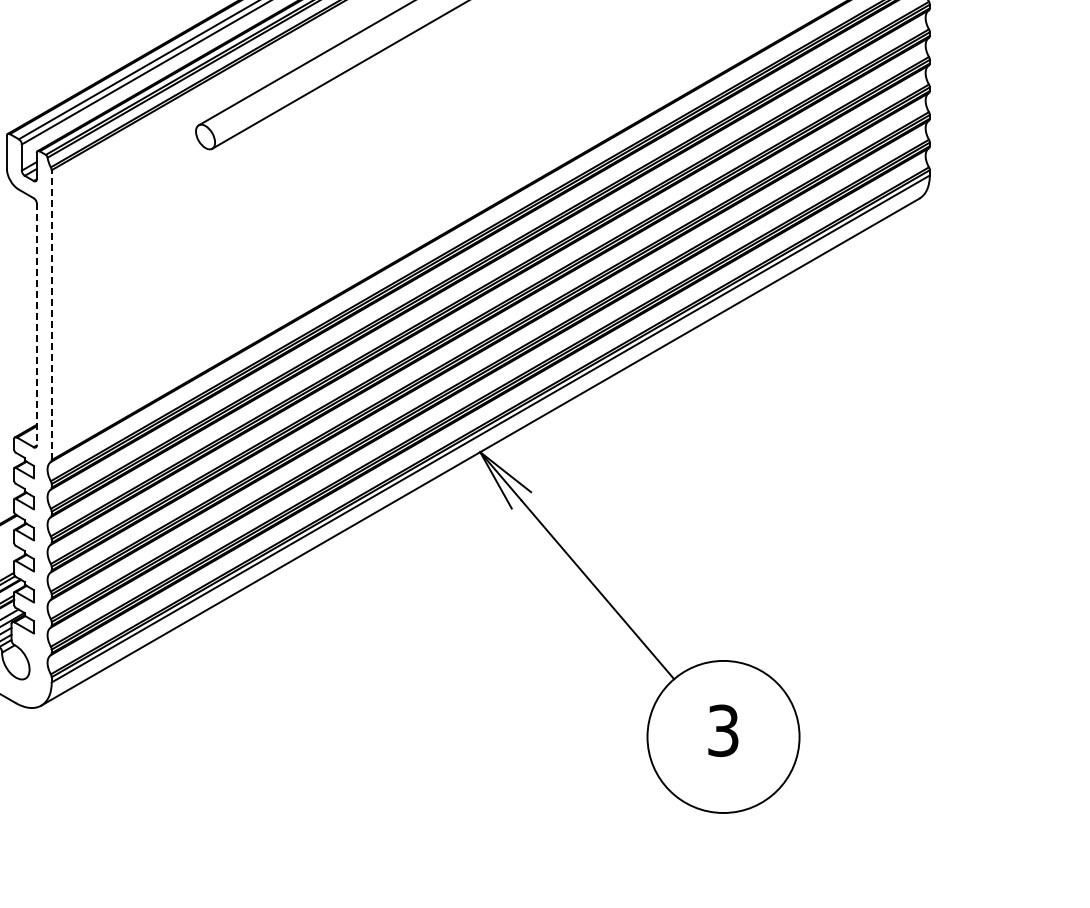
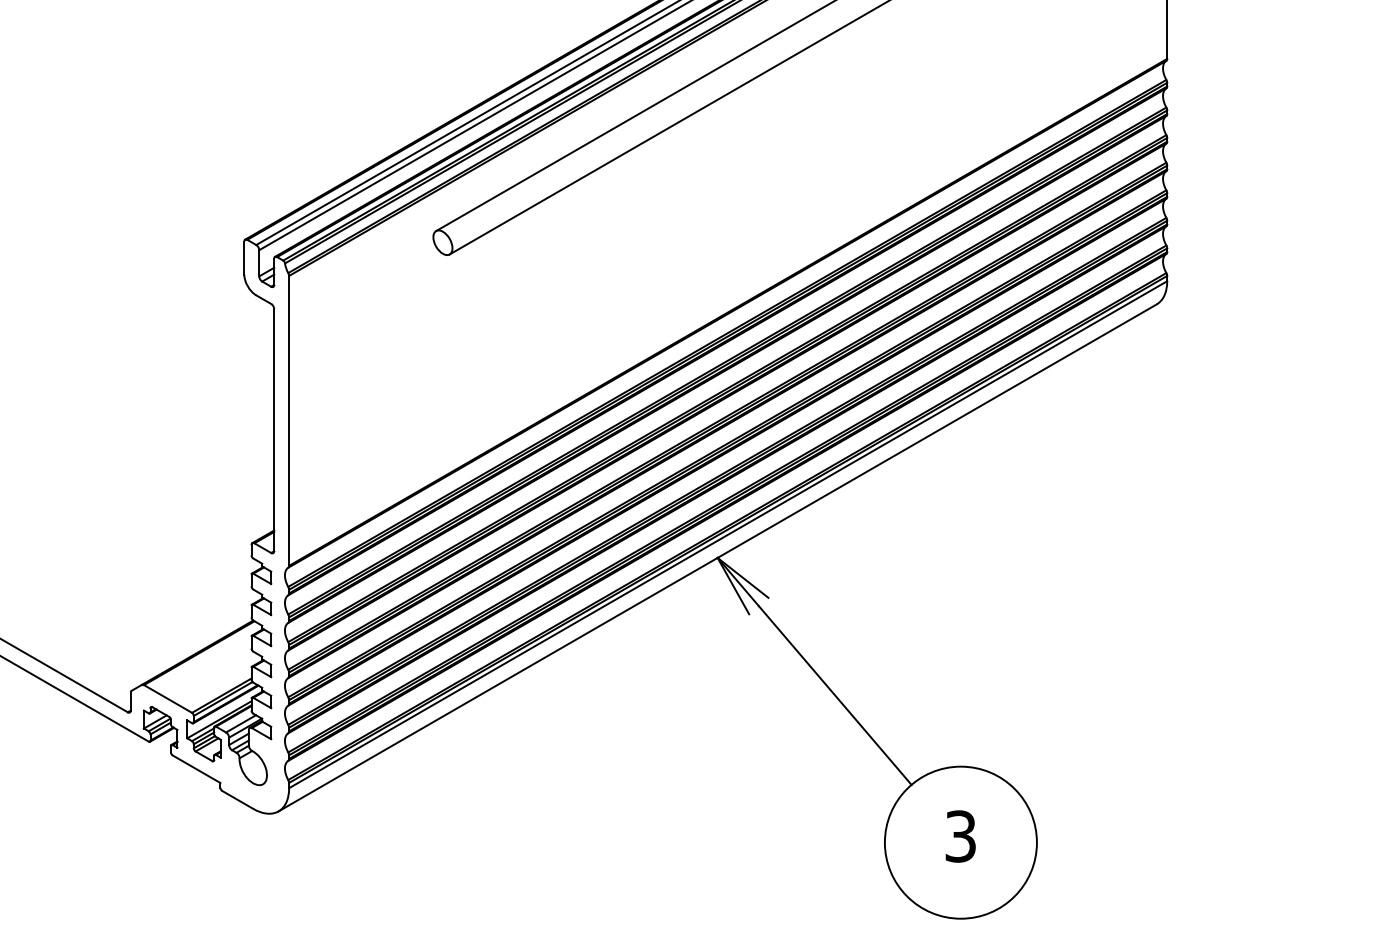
line: (52, 314) -> (289, 420), dashed -> solid
line: (37, 324) -> (274, 430), dashed -> solid

